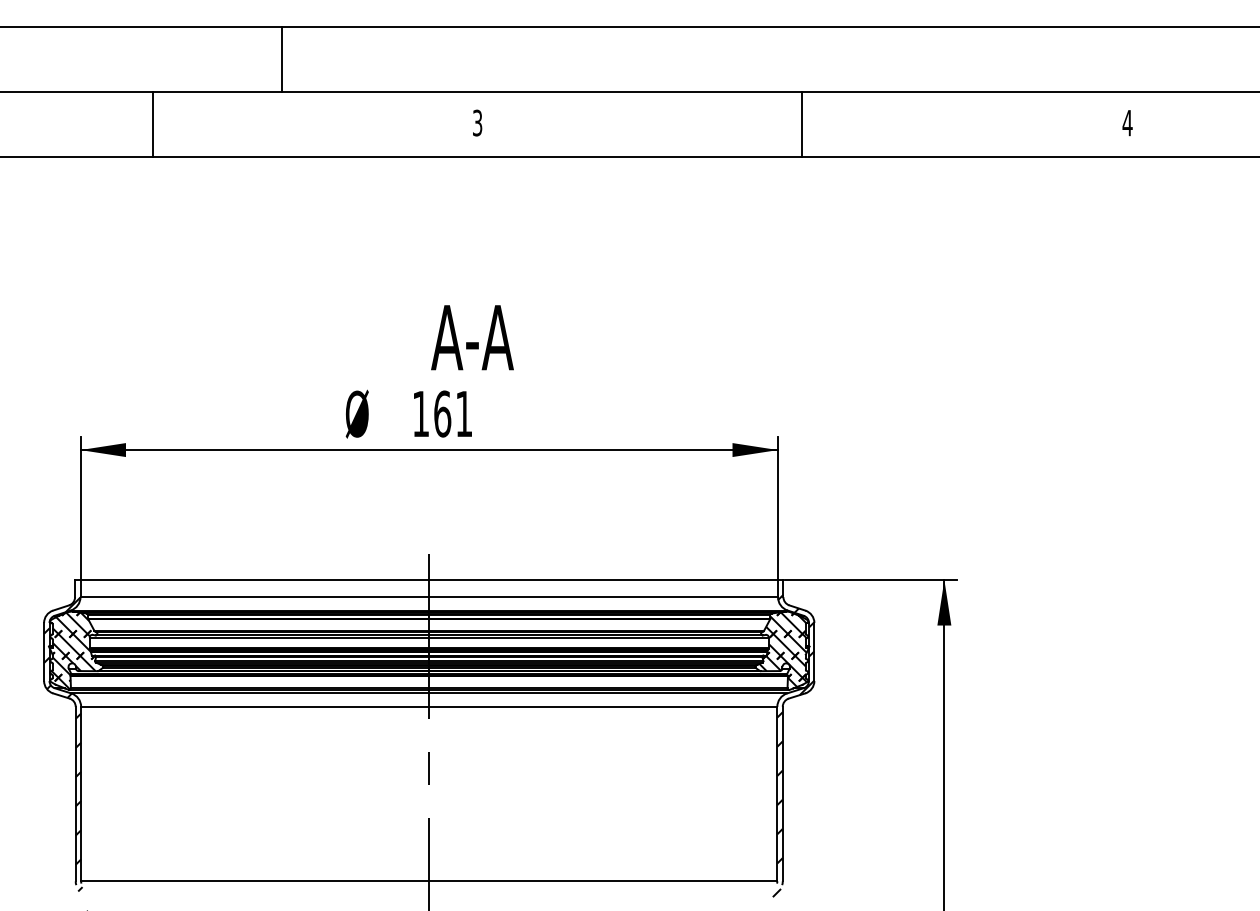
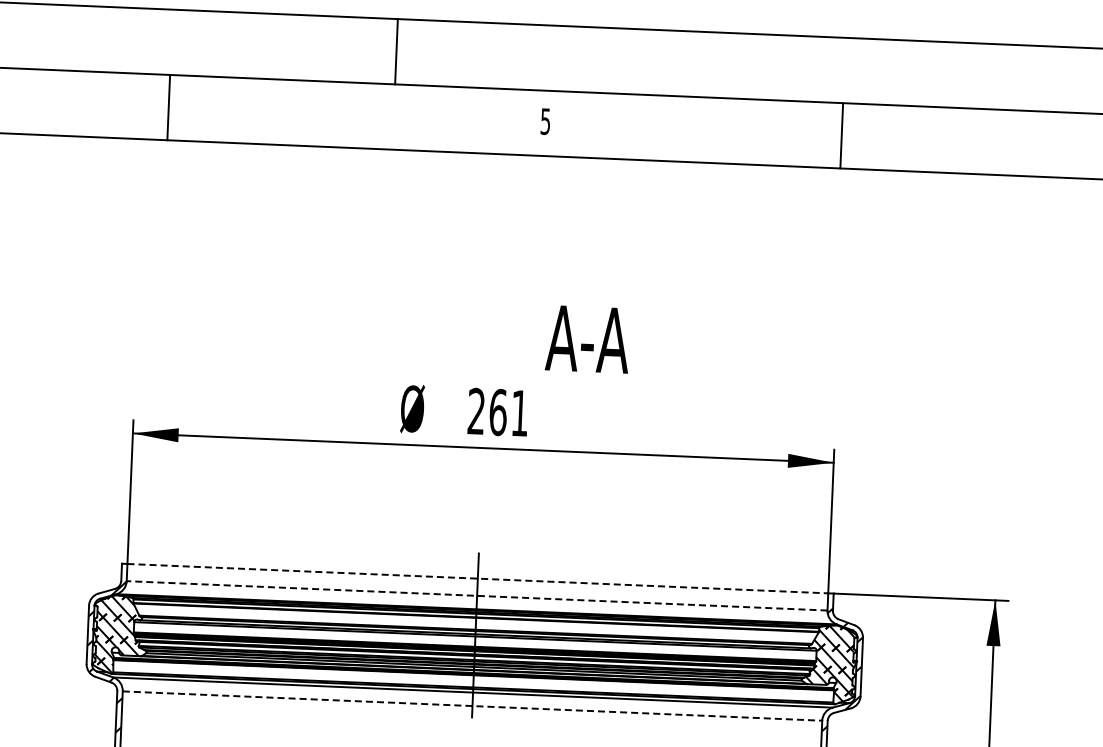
line: (282, 59) -> (396, 51), moved
text: (477, 122) -> (545, 120), 3 -> 5
line: (152, 124) -> (168, 107), moved
line: (802, 124) -> (841, 135), moved
text: (472, 337) -> (587, 339), moved
text: (420, 413) -> (476, 410), 161 -> 261
line: (429, 580) -> (478, 579), solid -> dashed
line: (429, 597) -> (477, 596), solid -> dashed
line: (429, 706) -> (472, 705), solid -> dashed

